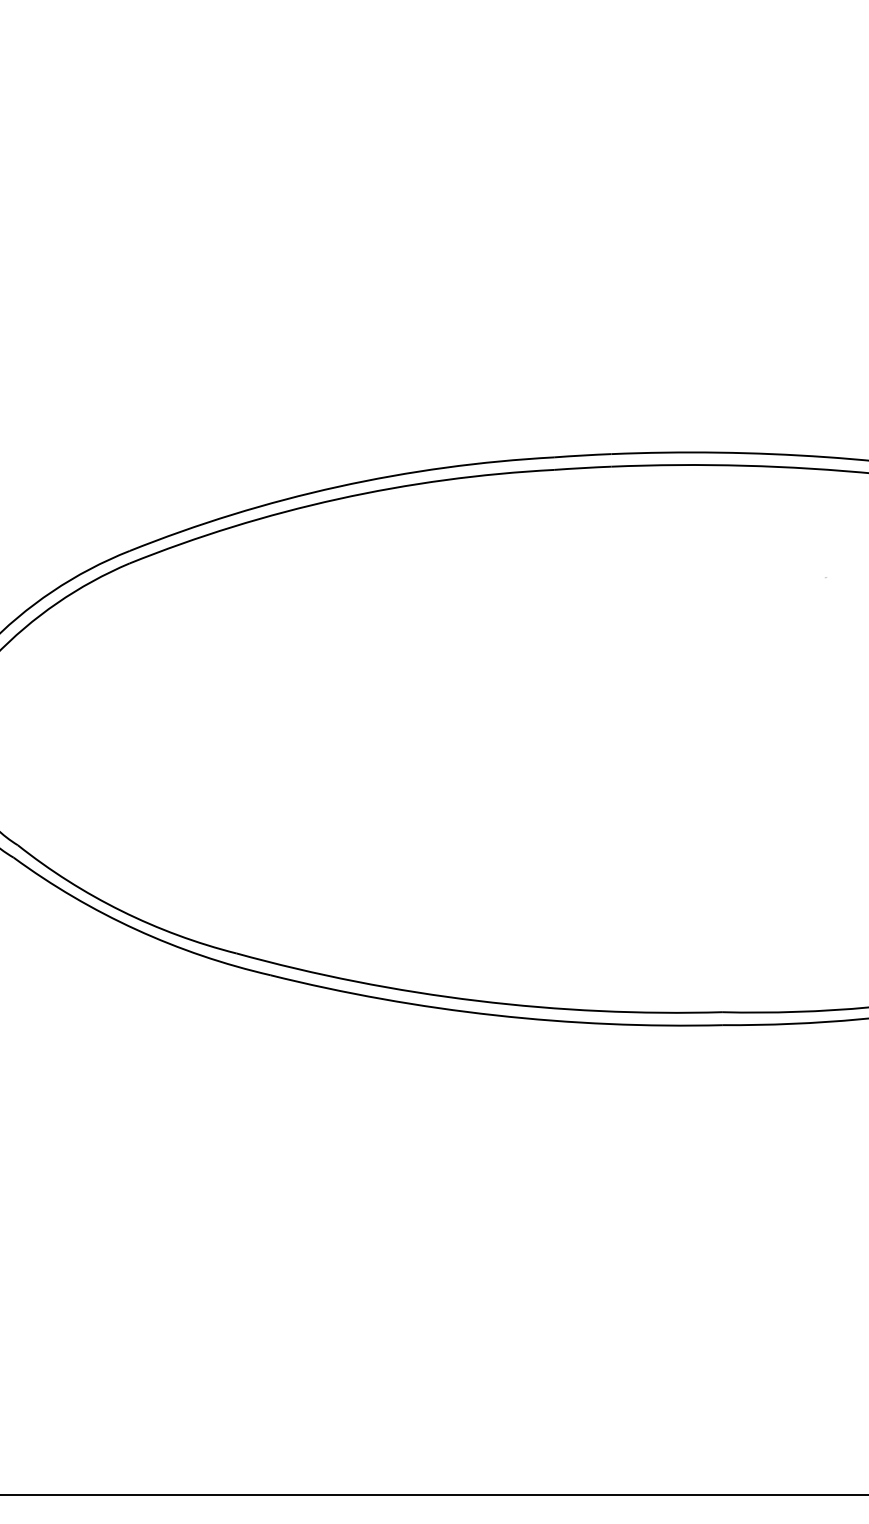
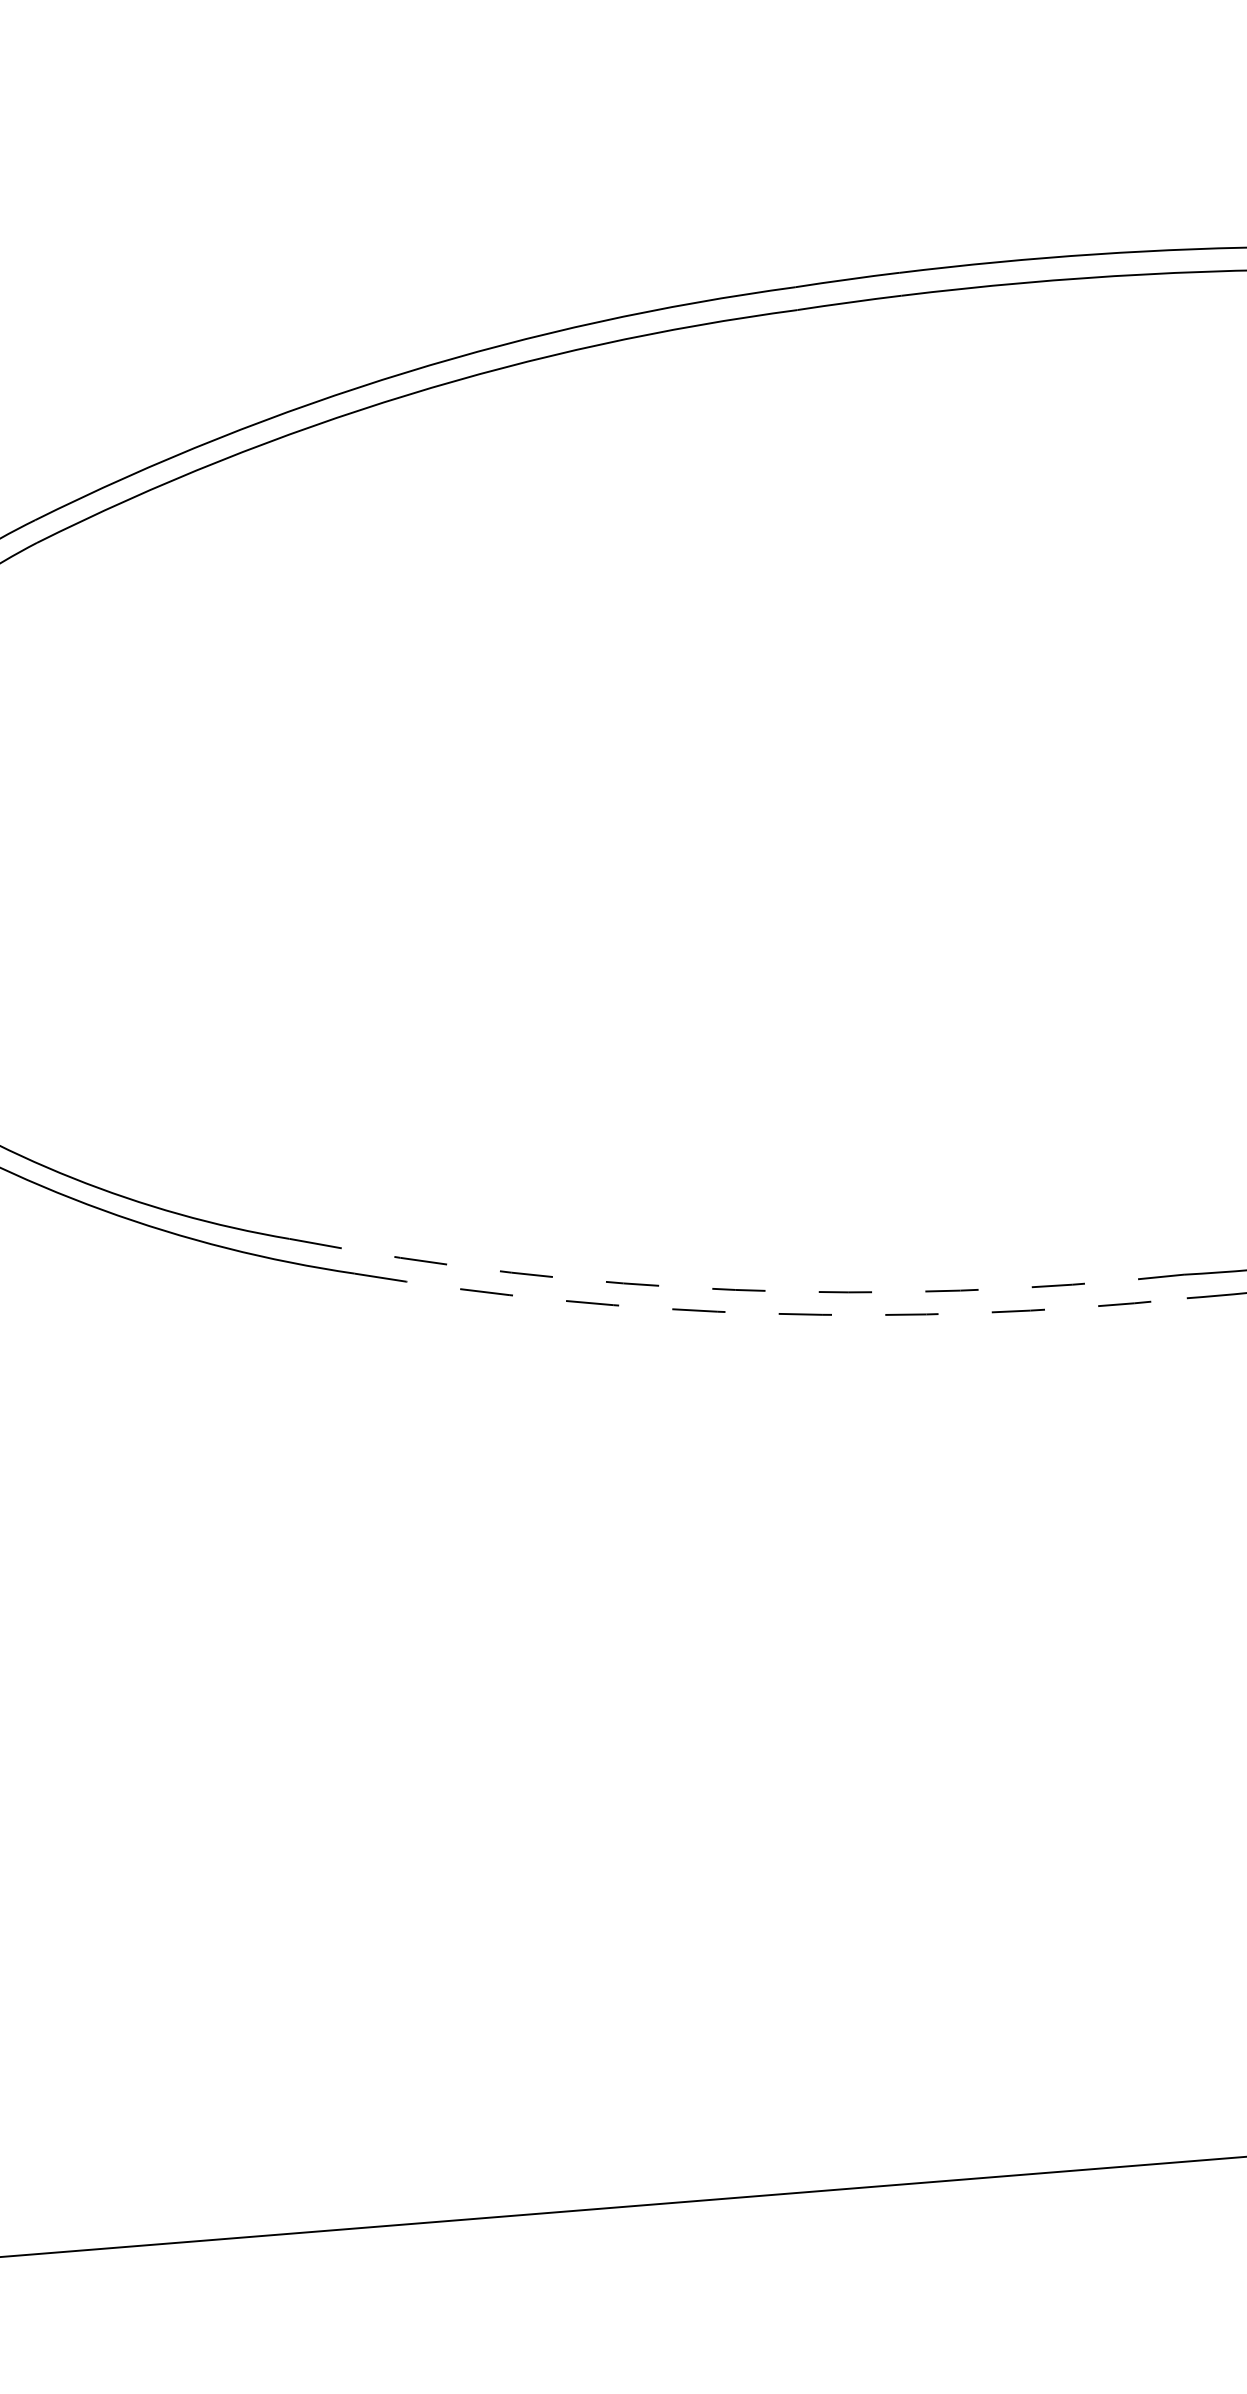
arc: (477, 1000) -> (735, 1289), solid -> dashed
arc: (495, 1015) -> (770, 1314), solid -> dashed

